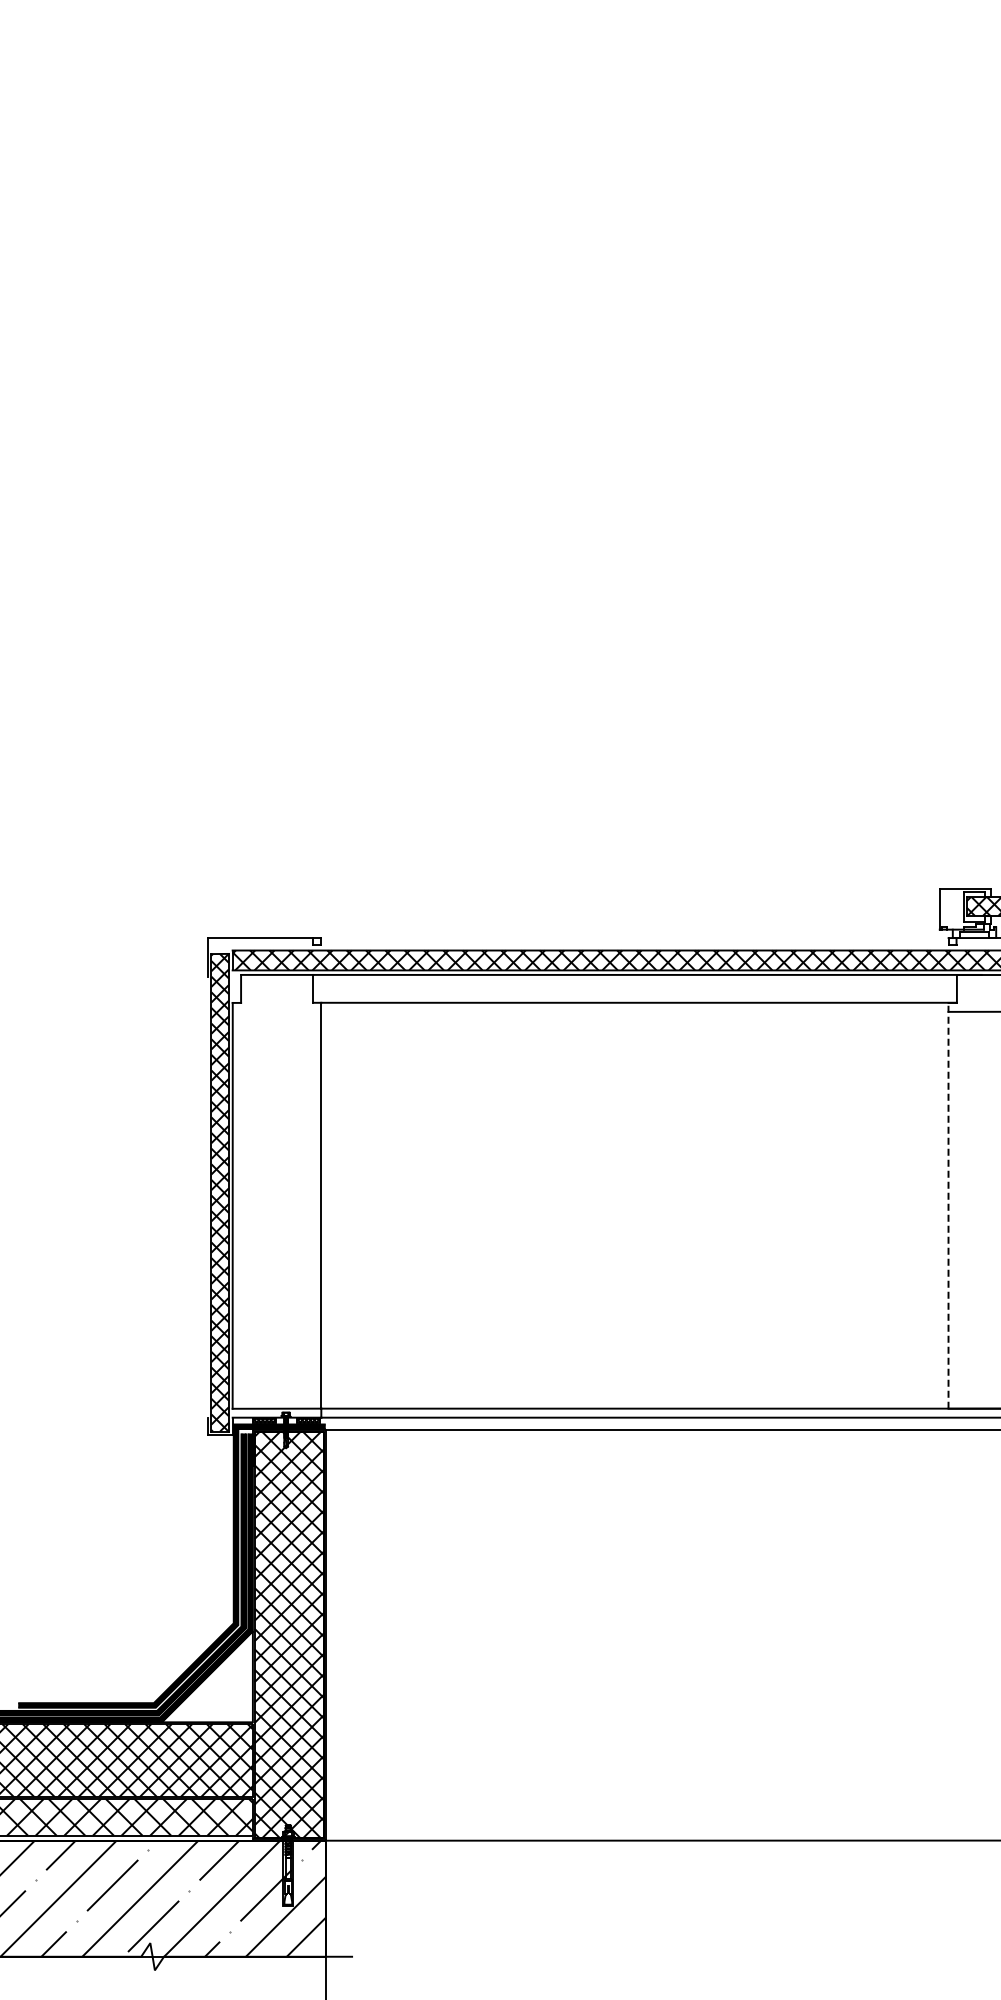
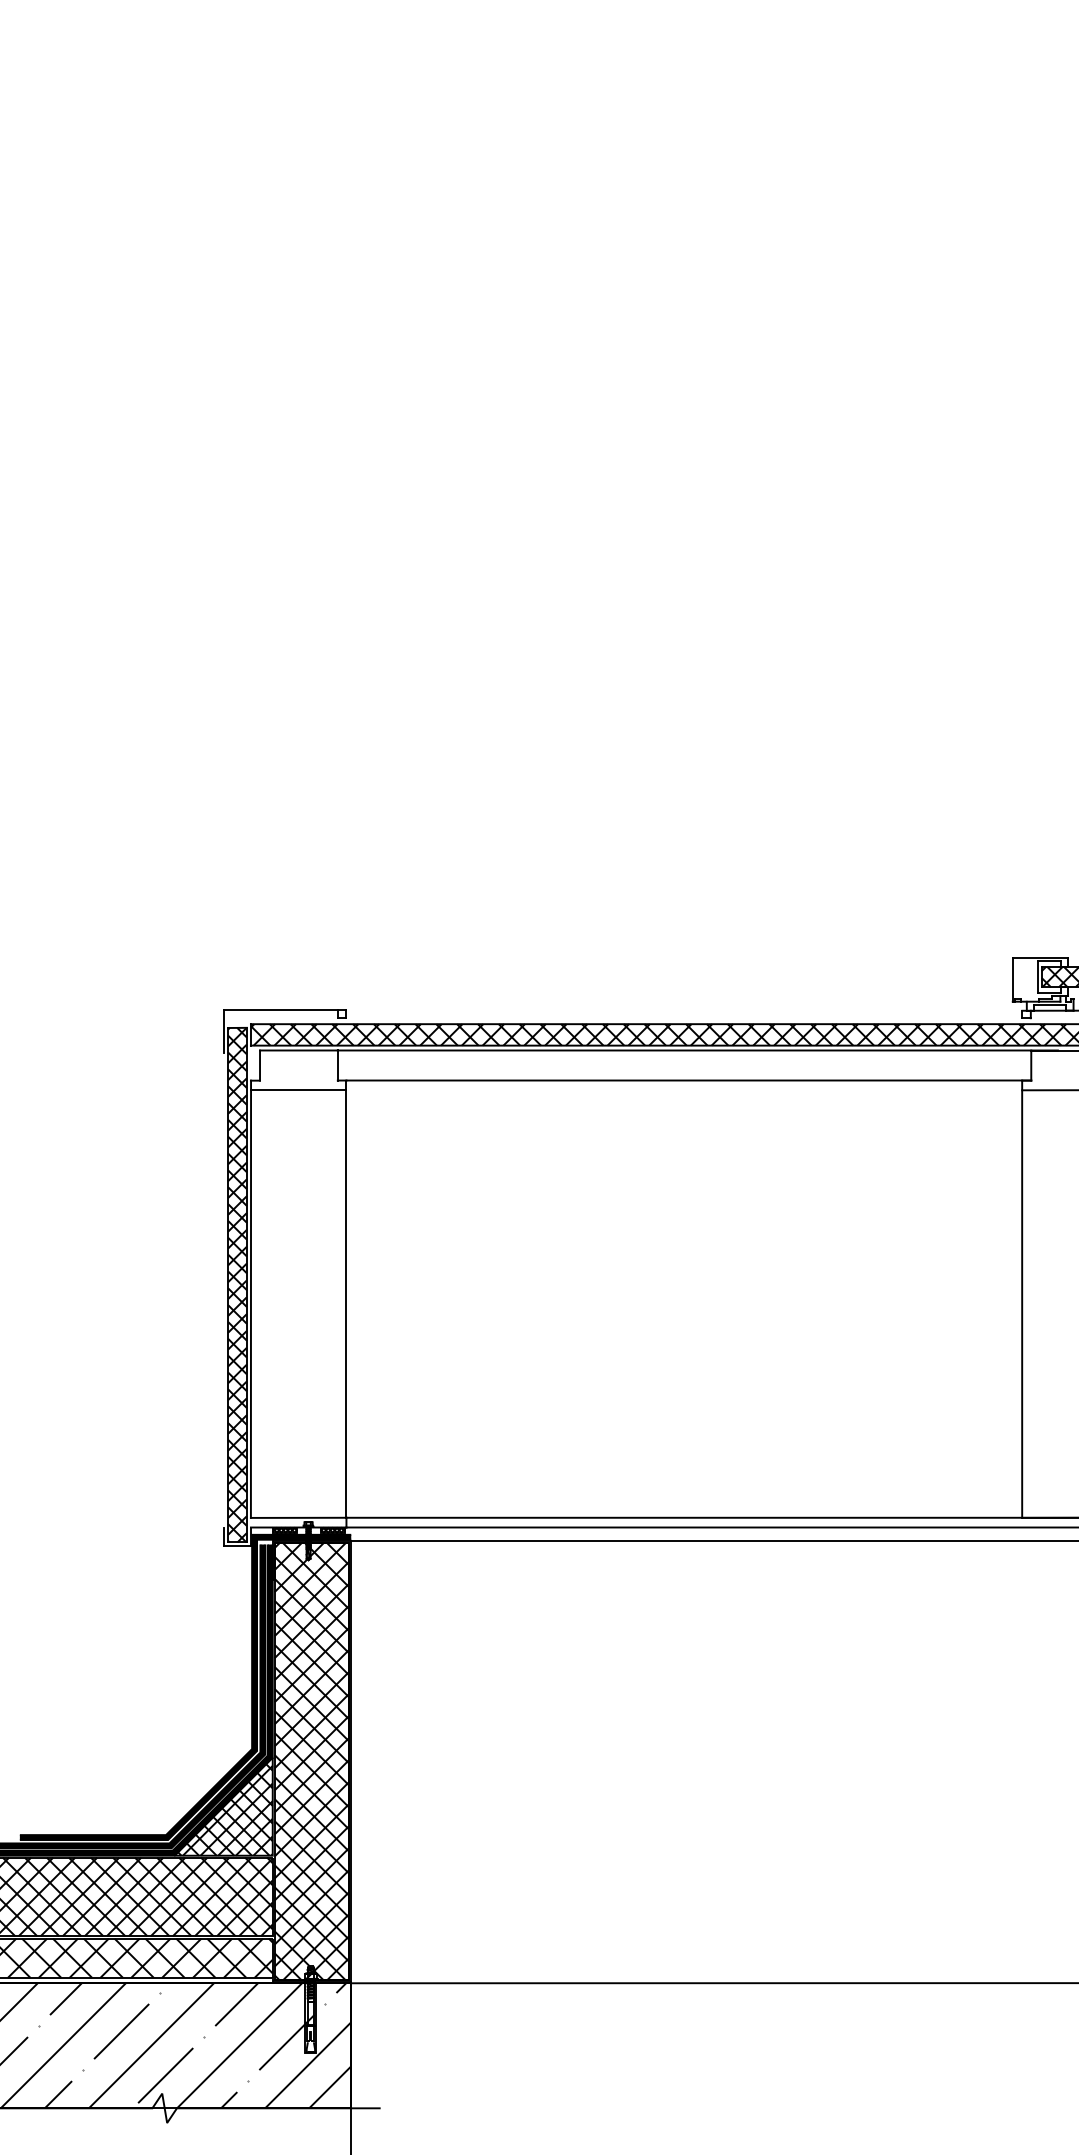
line: (276, 1011) -> (298, 1089), added
line: (948, 1205) -> (1022, 1298), dashed -> solid
hatch: (208, 1679) -> (224, 1809), added

